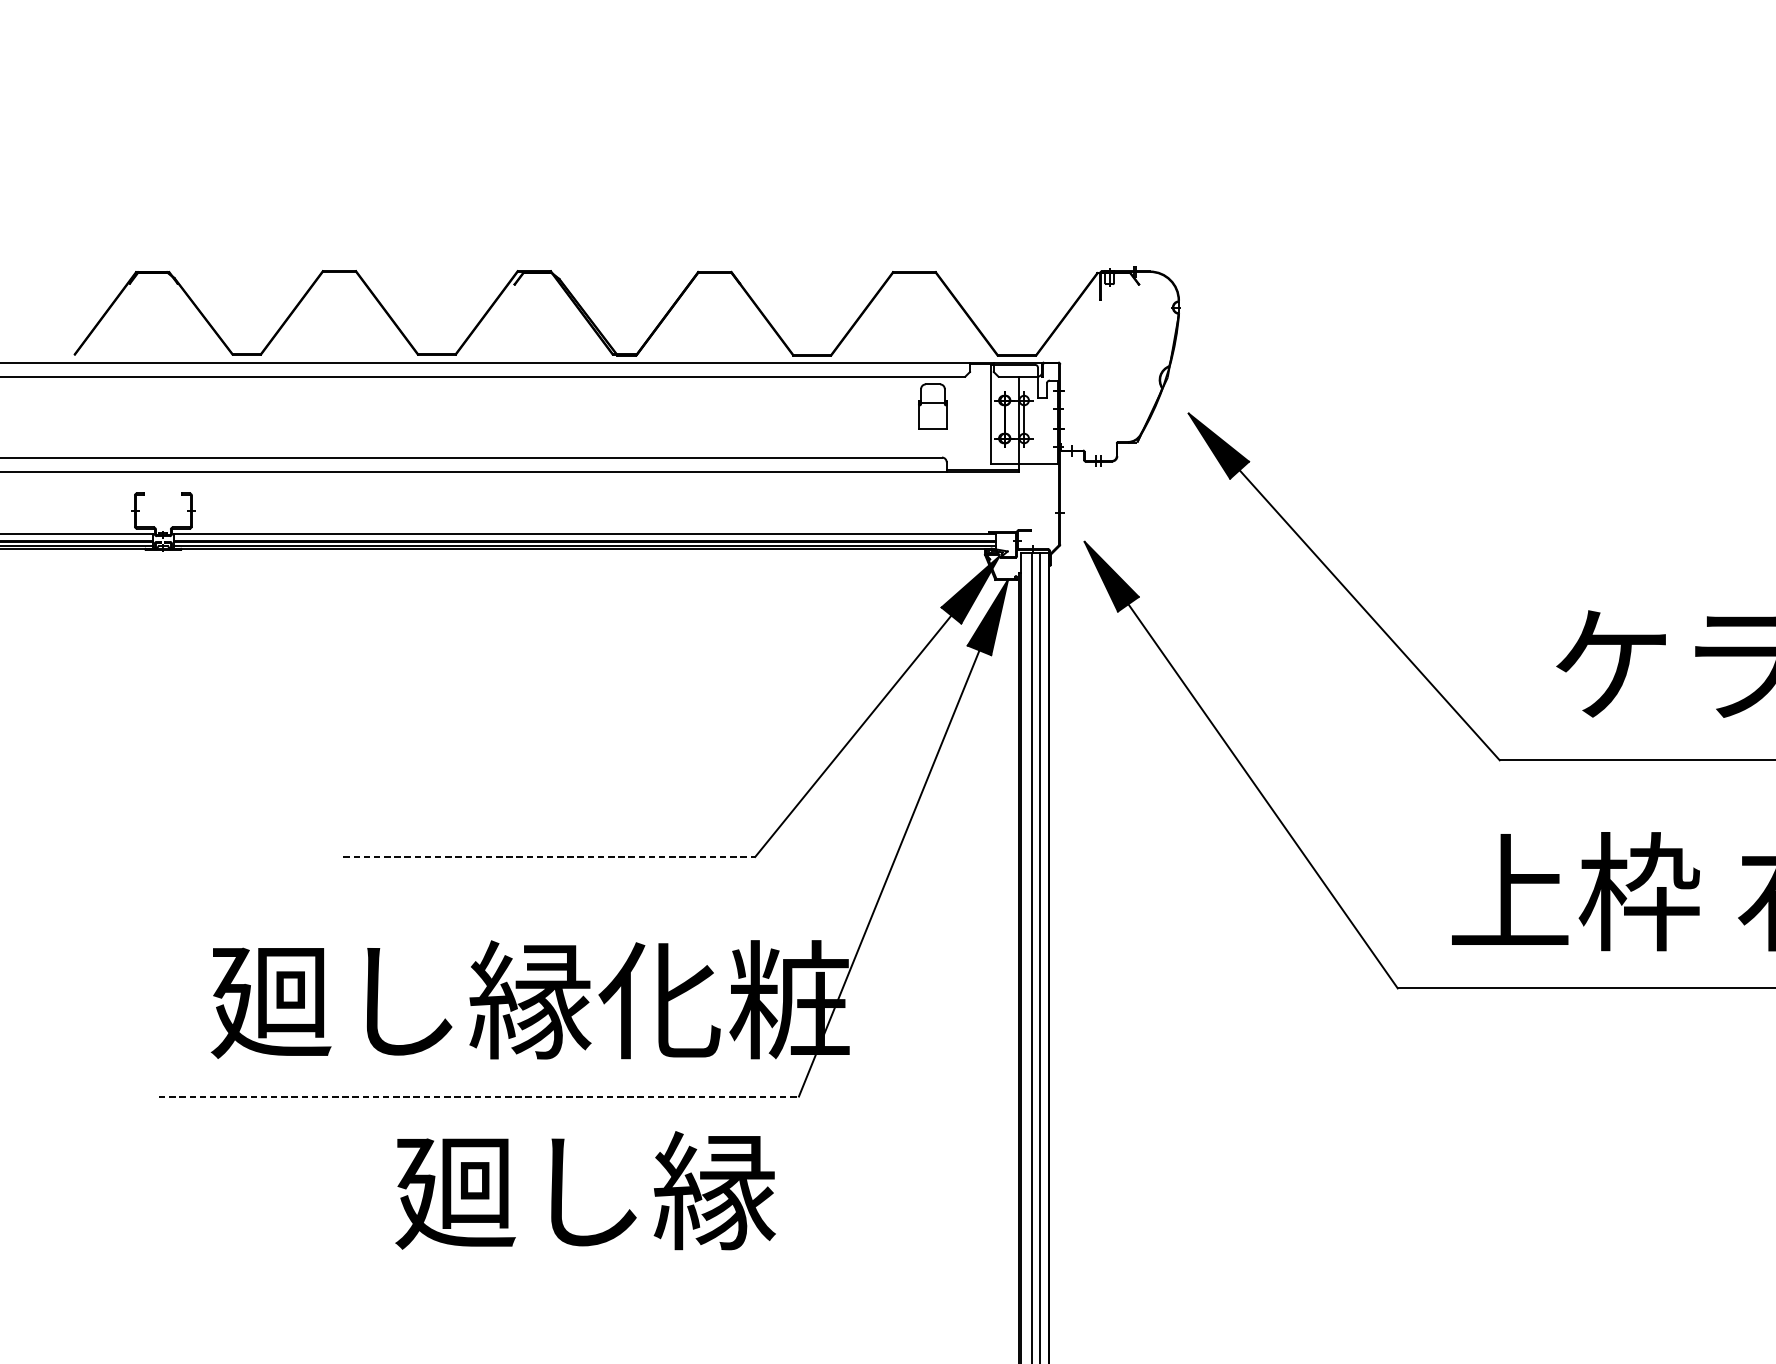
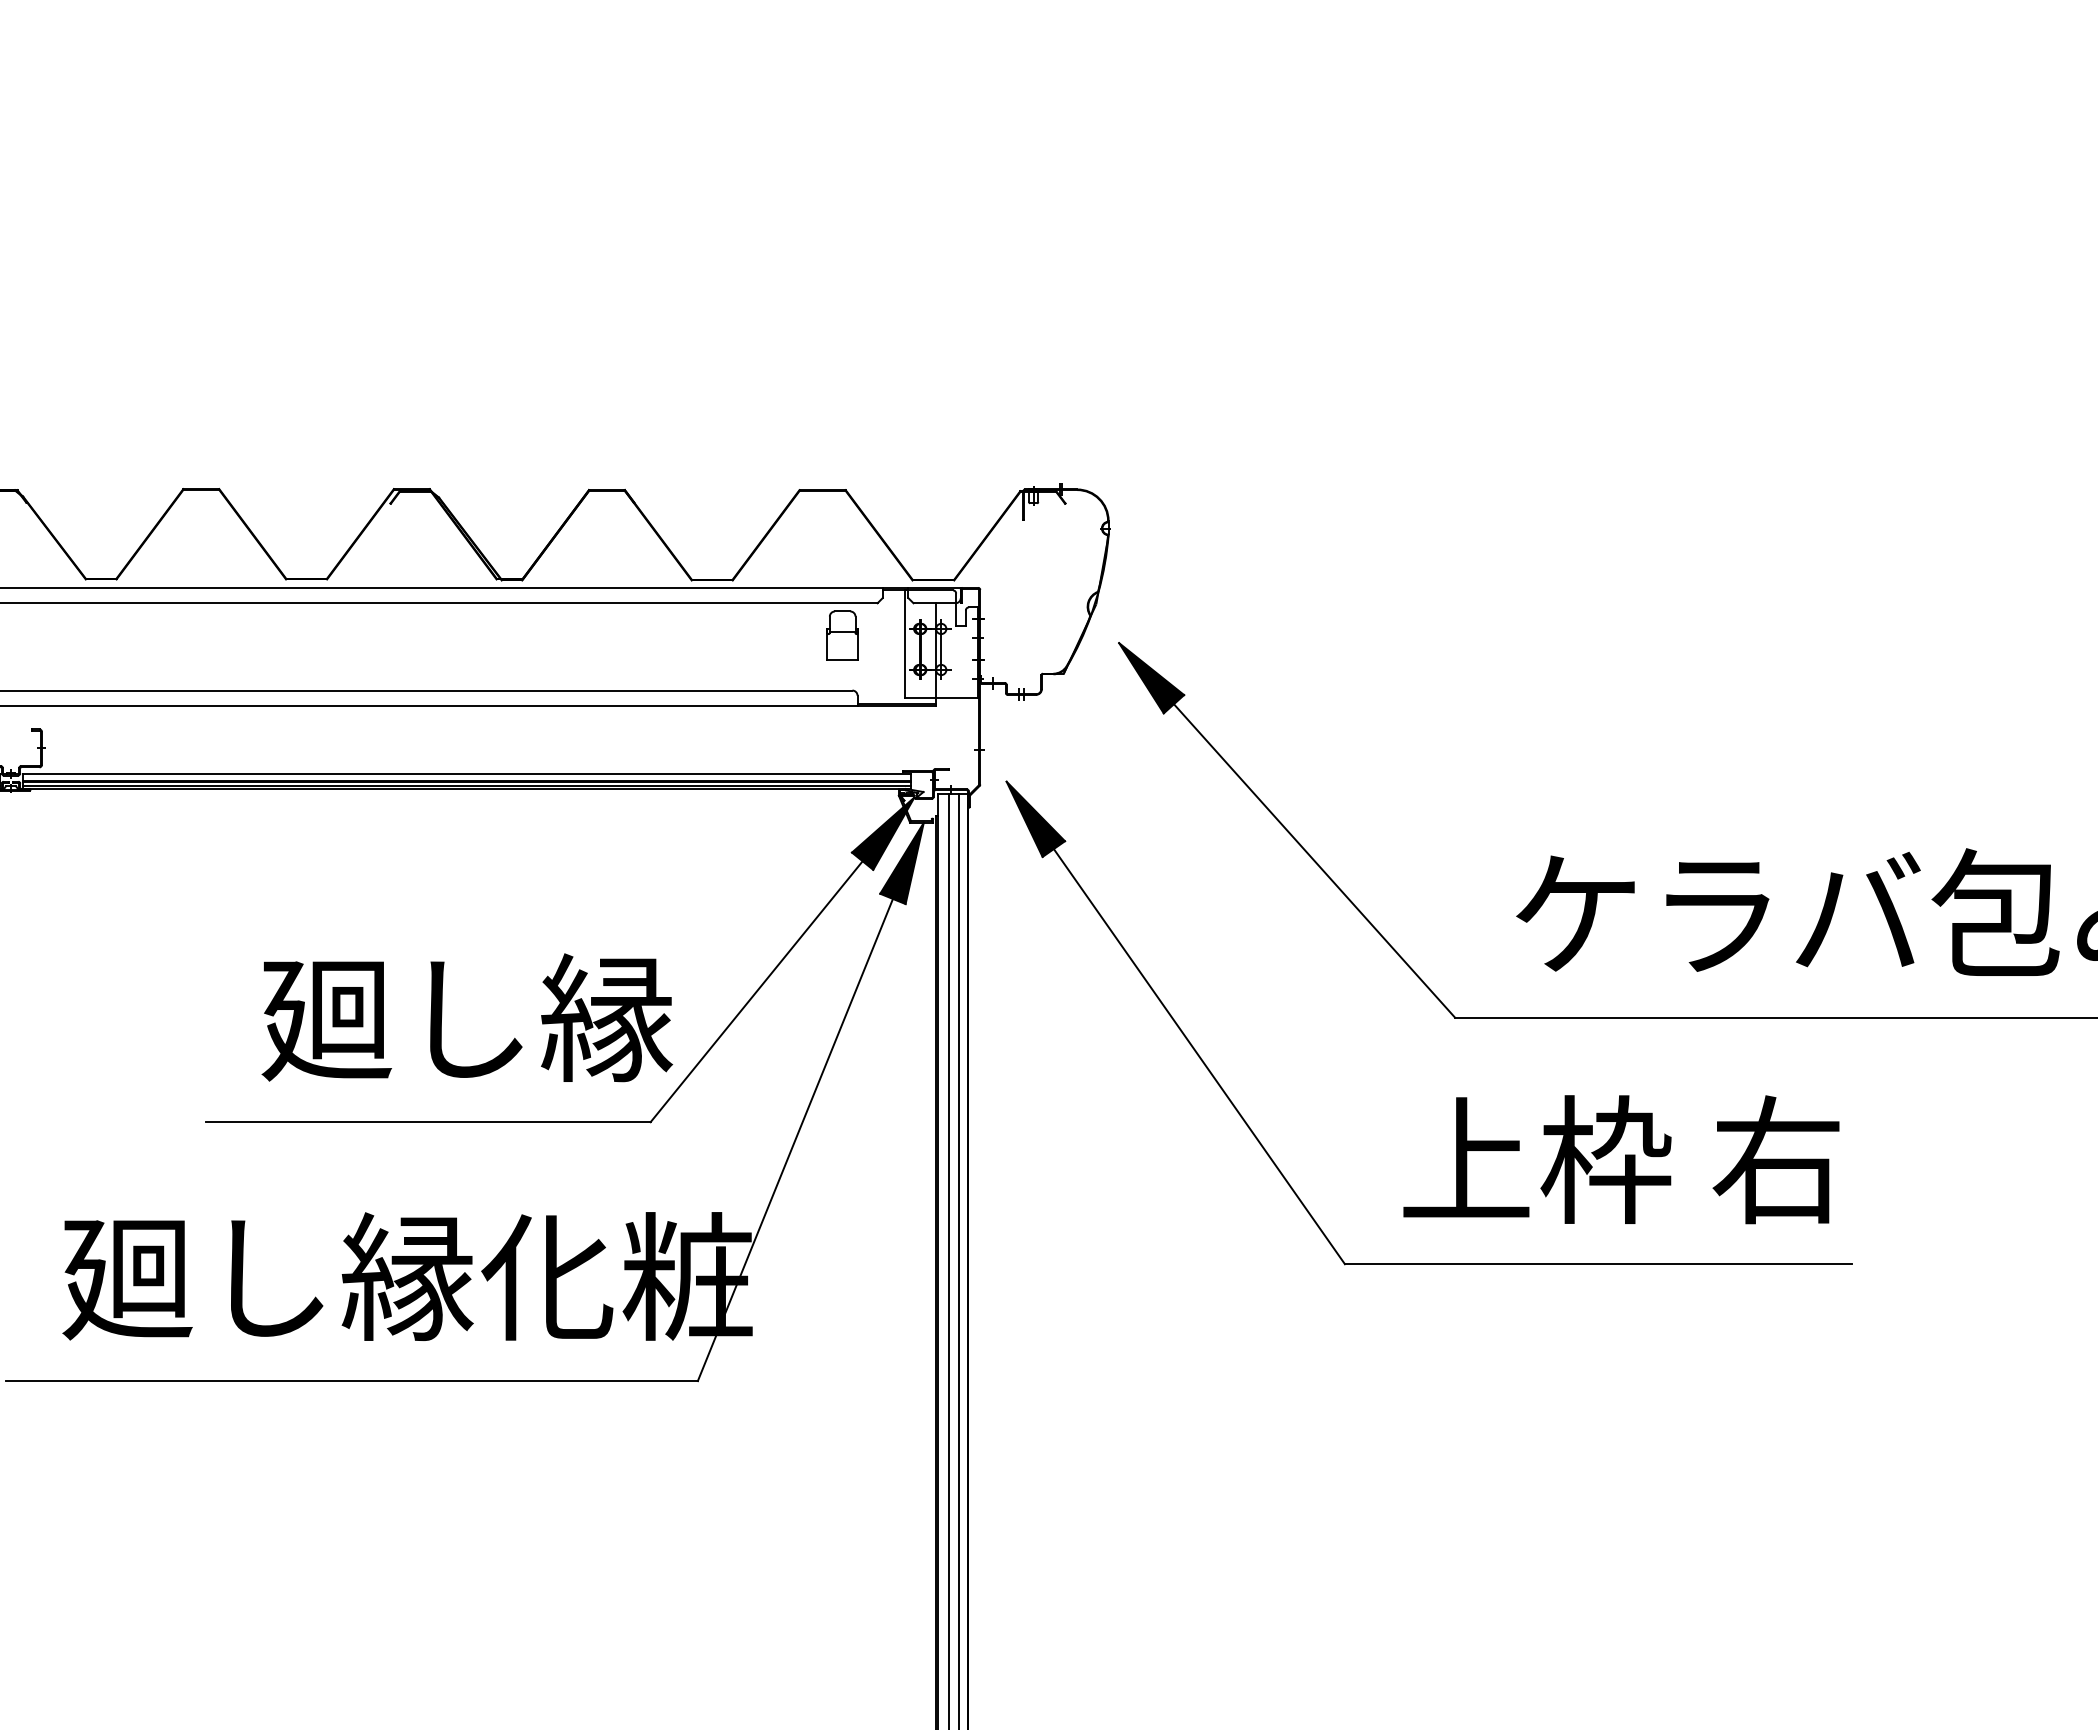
line: (549, 857) -> (428, 1122), dashed -> solid
line: (479, 1096) -> (352, 1381), dashed -> solid
text: (585, 1190) -> (467, 1017), moved

